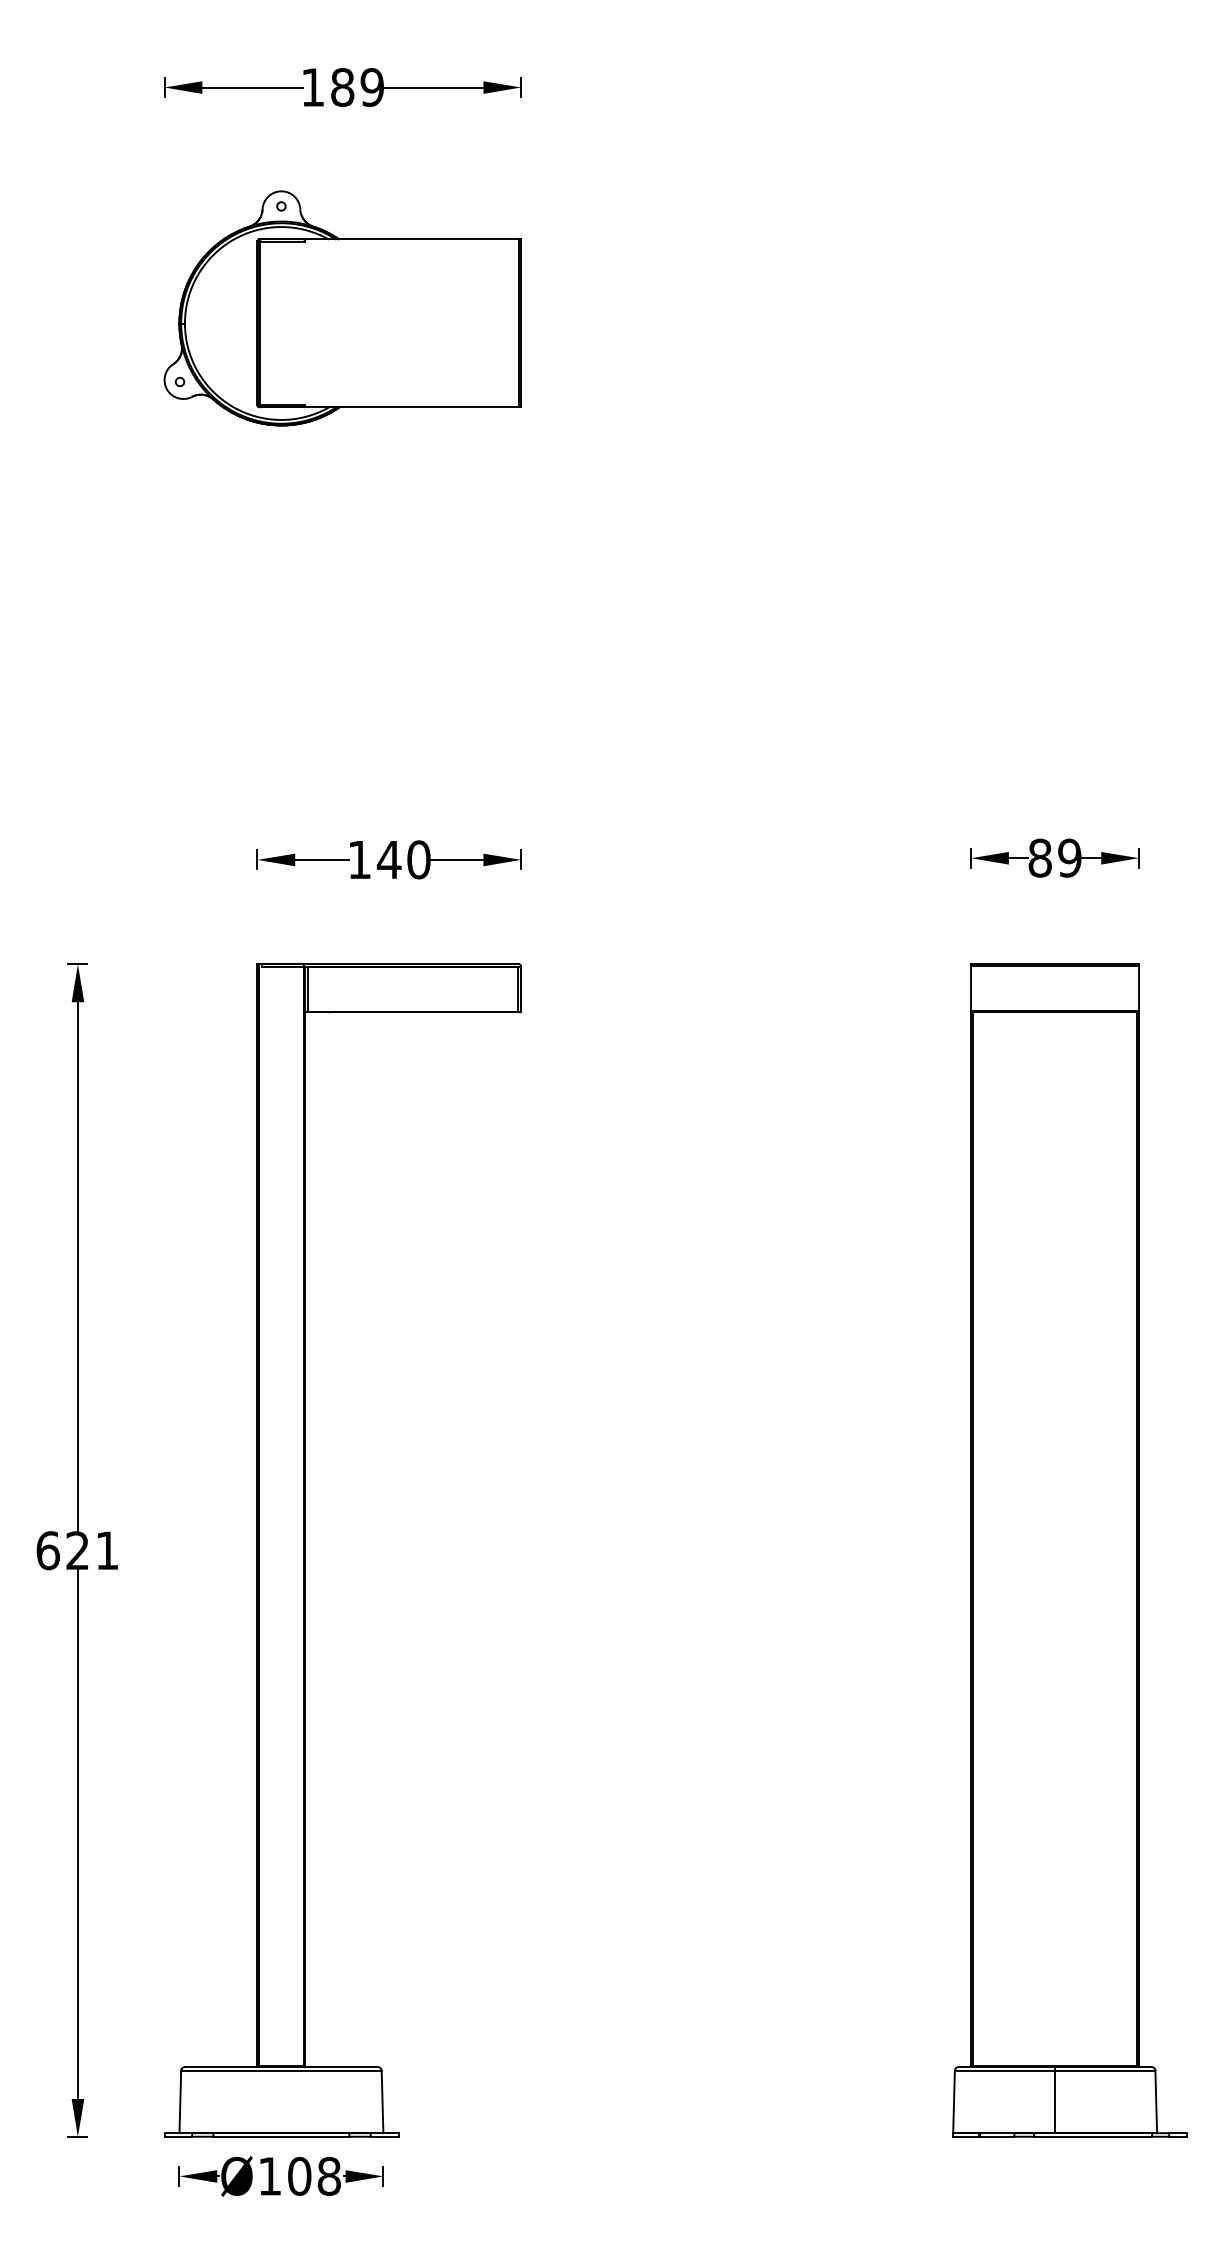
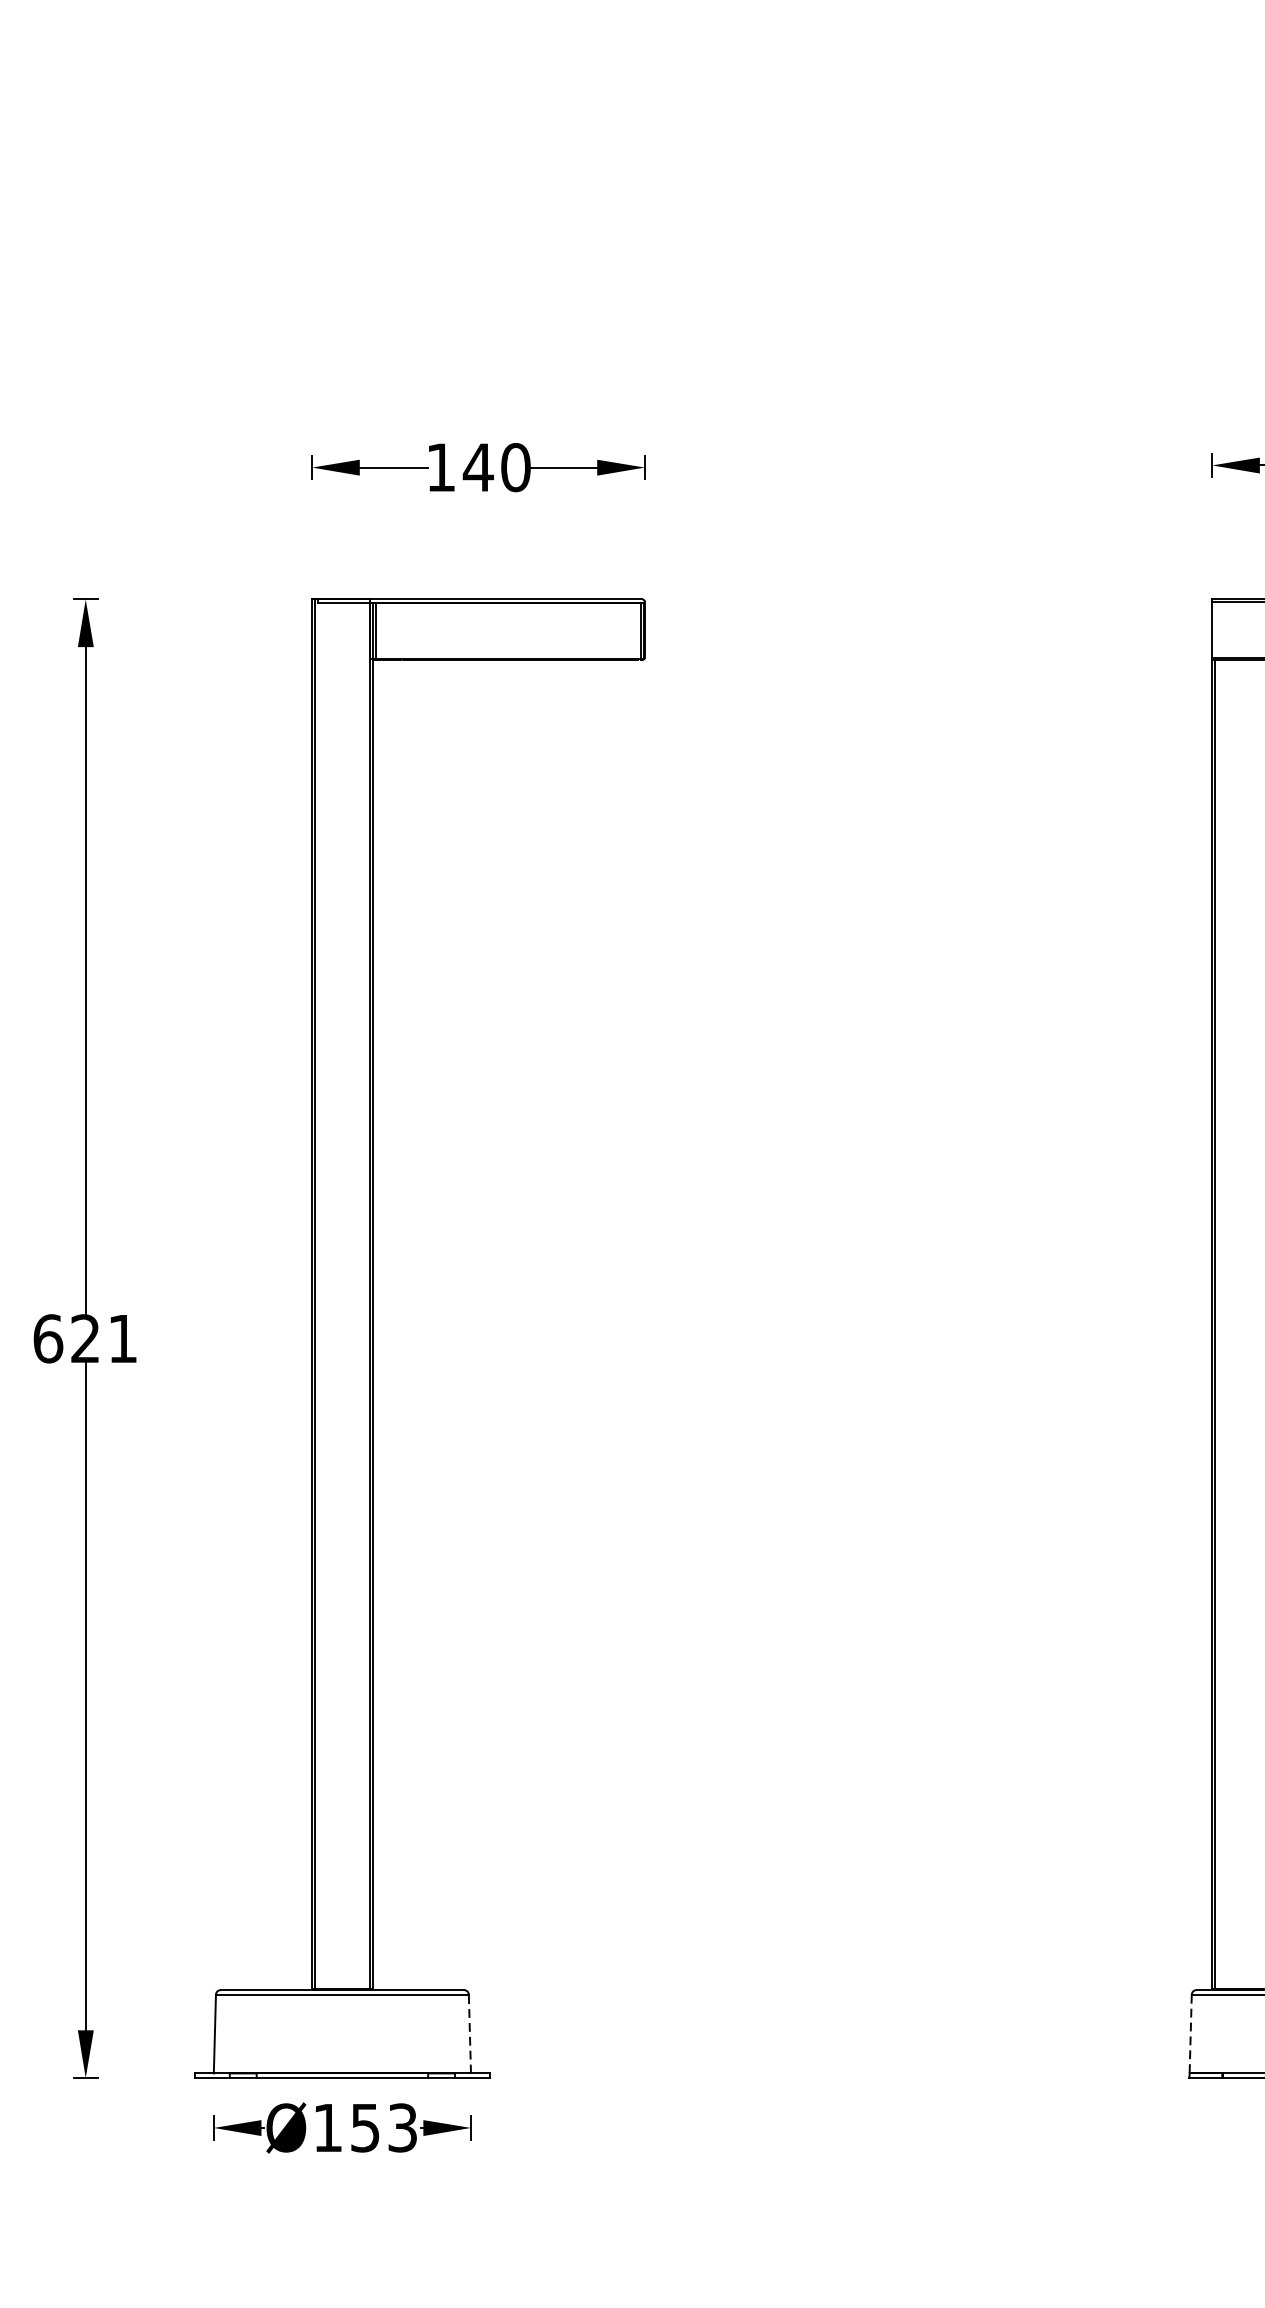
line: (382, 2101) -> (469, 2033), solid -> dashed
line: (954, 2102) -> (1191, 2034), solid -> dashed
text: (314, 2175) -> (384, 2126), Ø108 -> Ø153

